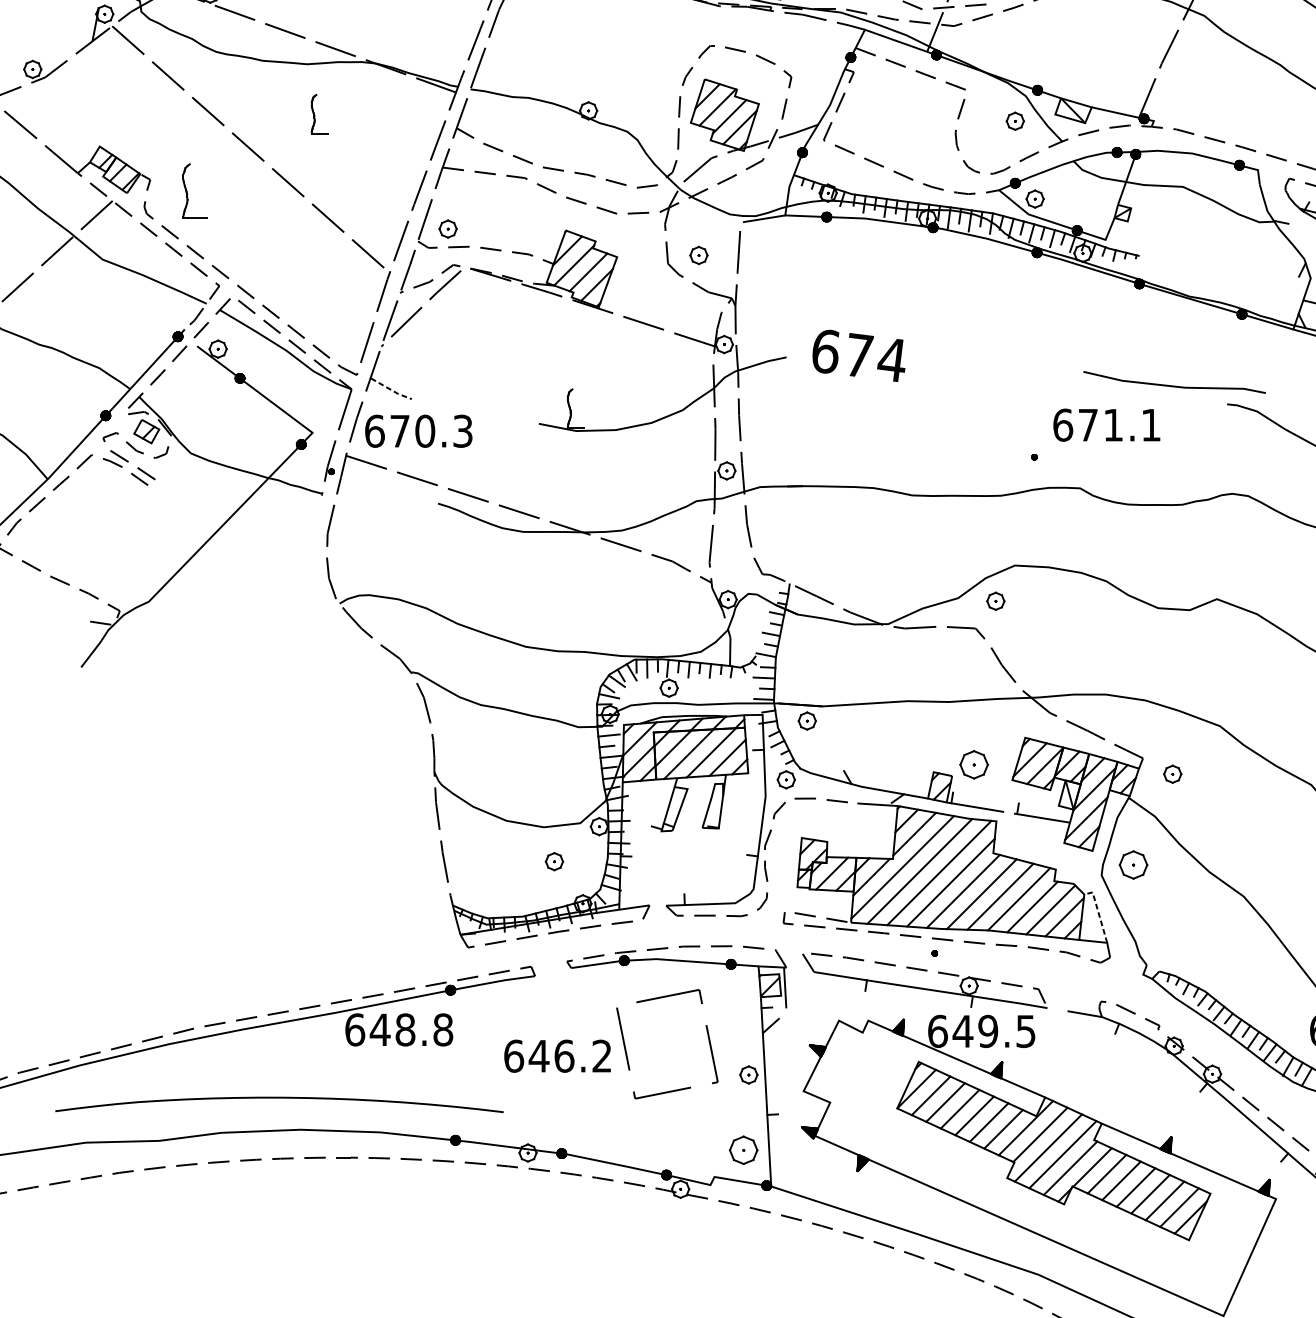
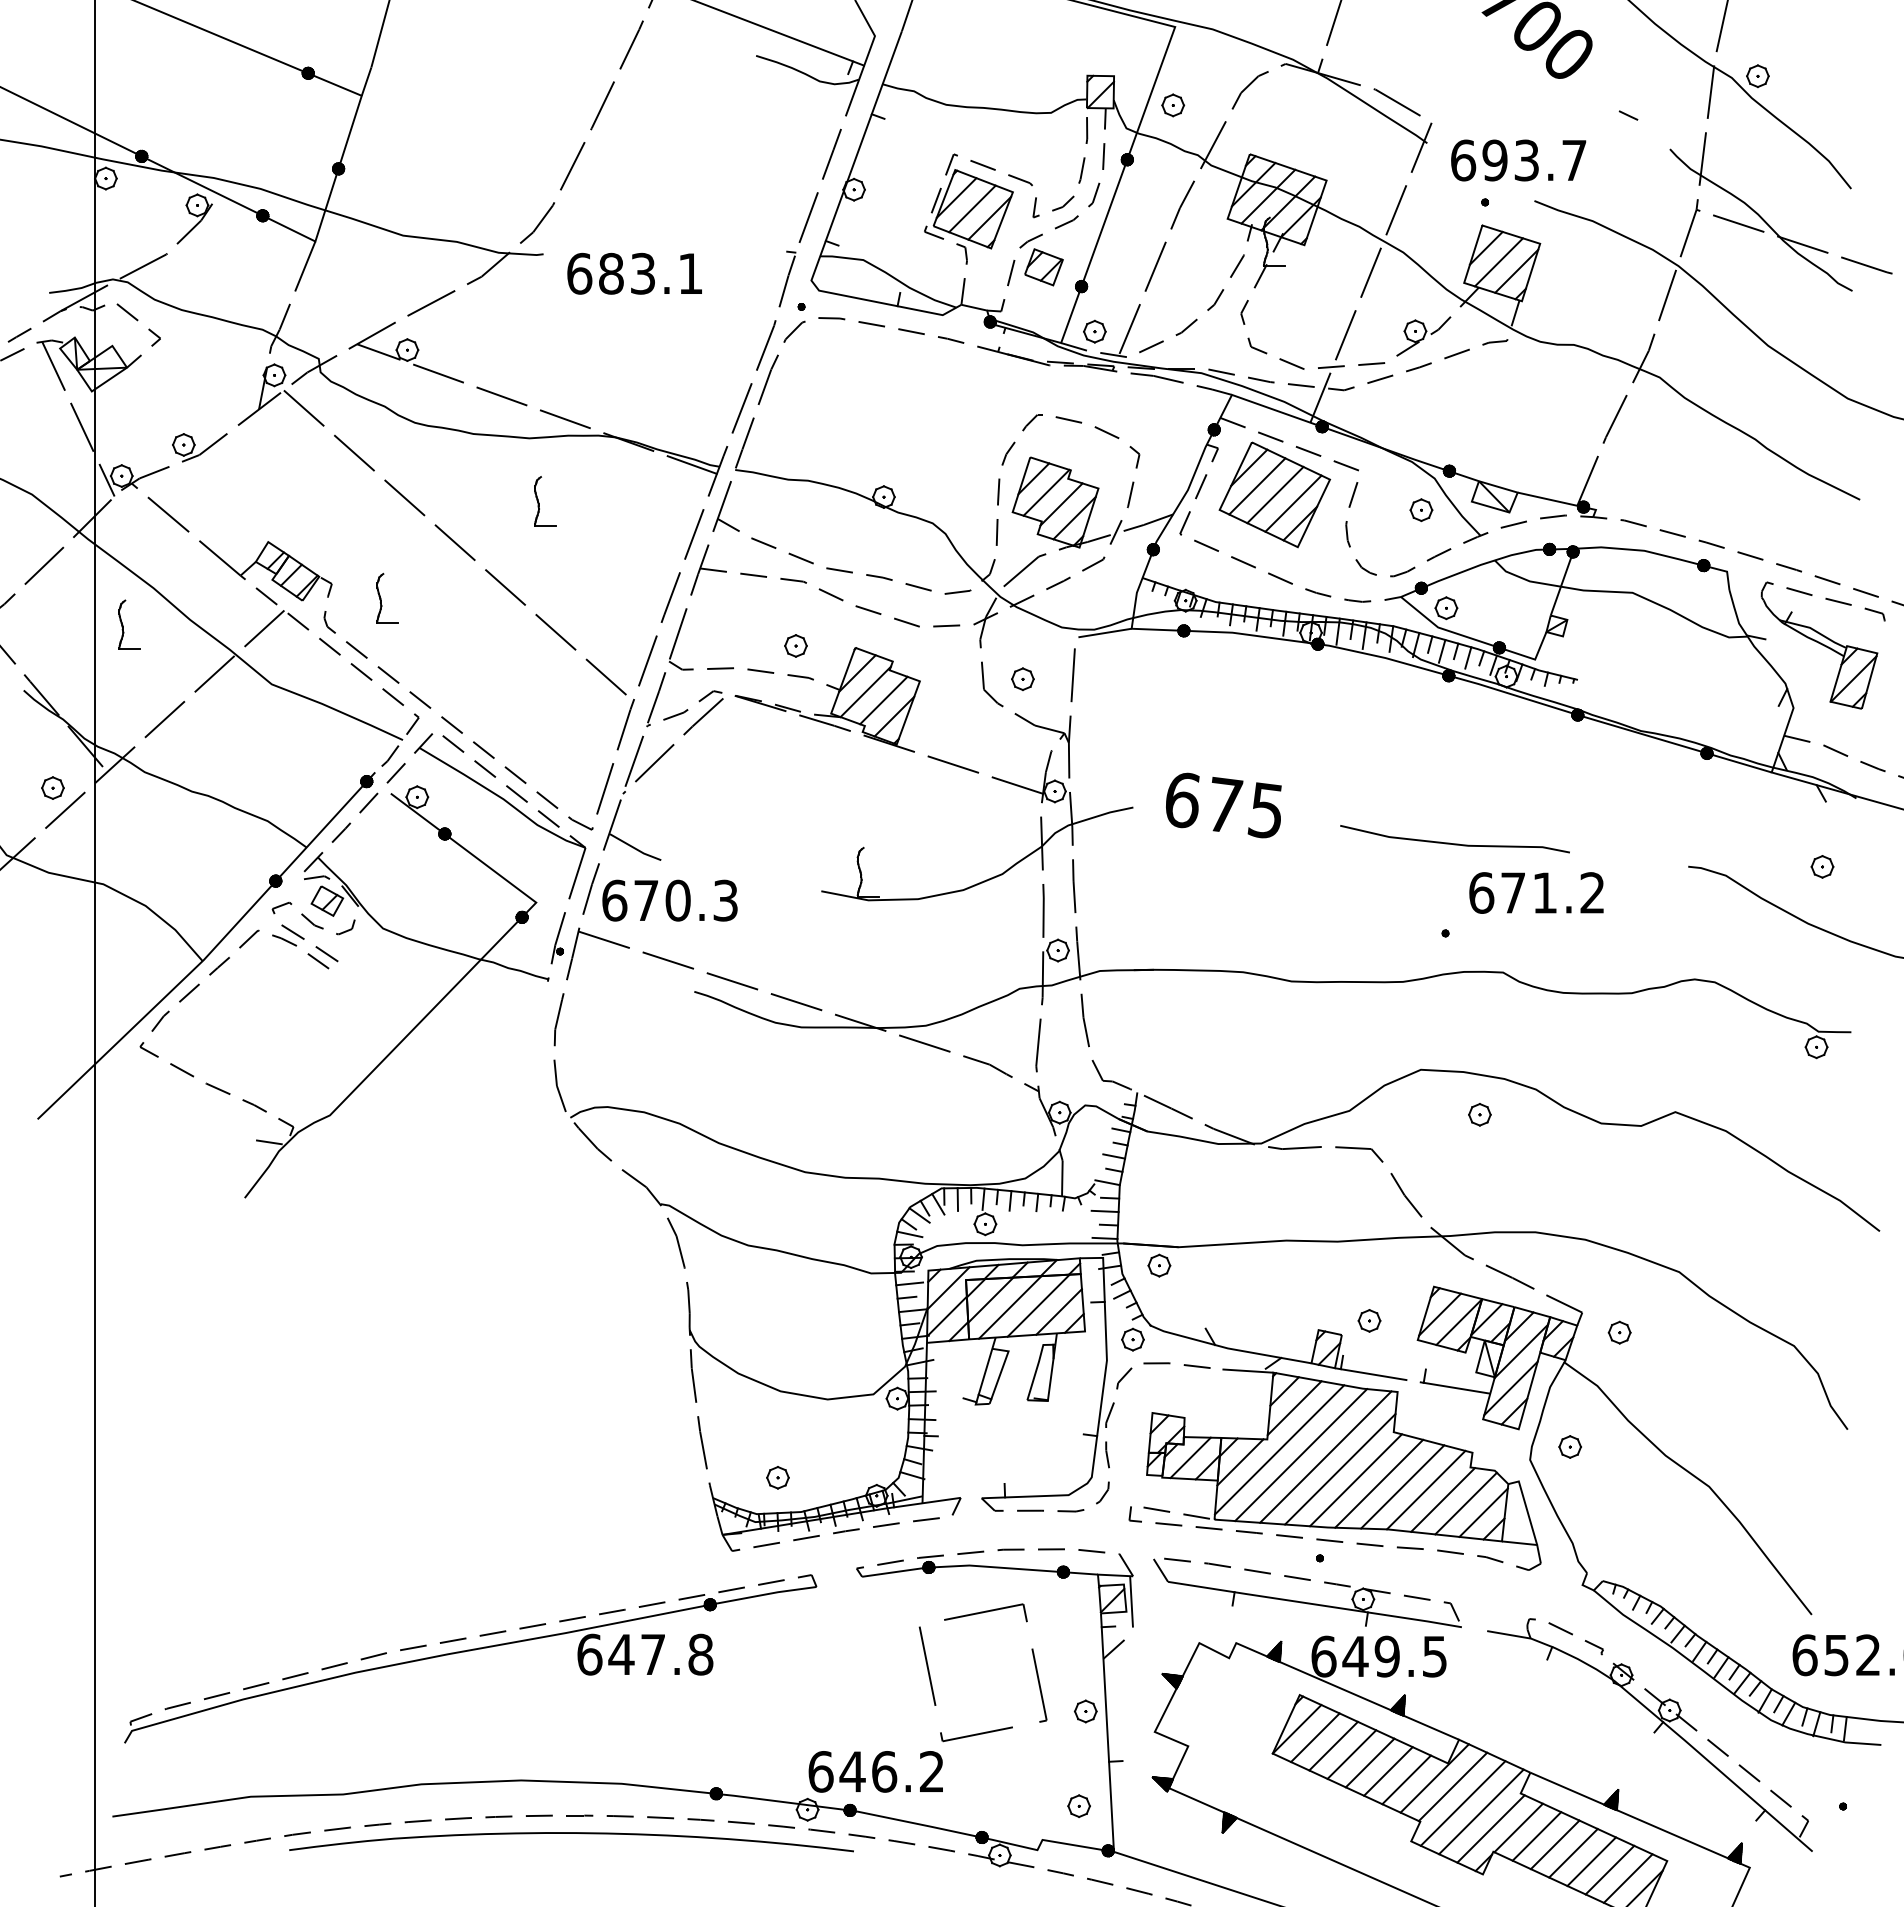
part: (898, 108) -> (1274, 494), added
part: (194, 190) -> (387, 597), size x0.71
part: (447, 228) -> (795, 645), moved
text: (890, 359) -> (1264, 810), 674 -> 675
line: (1174, 385) -> (1454, 843), moved
line: (391, 389) -> (635, 848), dashed -> solid
text: (1150, 424) -> (1591, 892), 671.1 -> 671.2
part: (995, 601) -> (1479, 1114), moved
part: (974, 764) -> (1369, 1320), size x0.62
part: (554, 861) -> (777, 1477), moved
part: (1132, 864) -> (1569, 1446), size x0.62
line: (1098, 913) -> (1526, 1507), dashed -> solid
text: (405, 1029) -> (653, 1654), 648.8 -> 647.8
text: (557, 1055) -> (875, 1771), moved
curve: (279, 1098) -> (571, 1833), moved
part: (743, 1149) -> (1078, 1805), size x0.62

